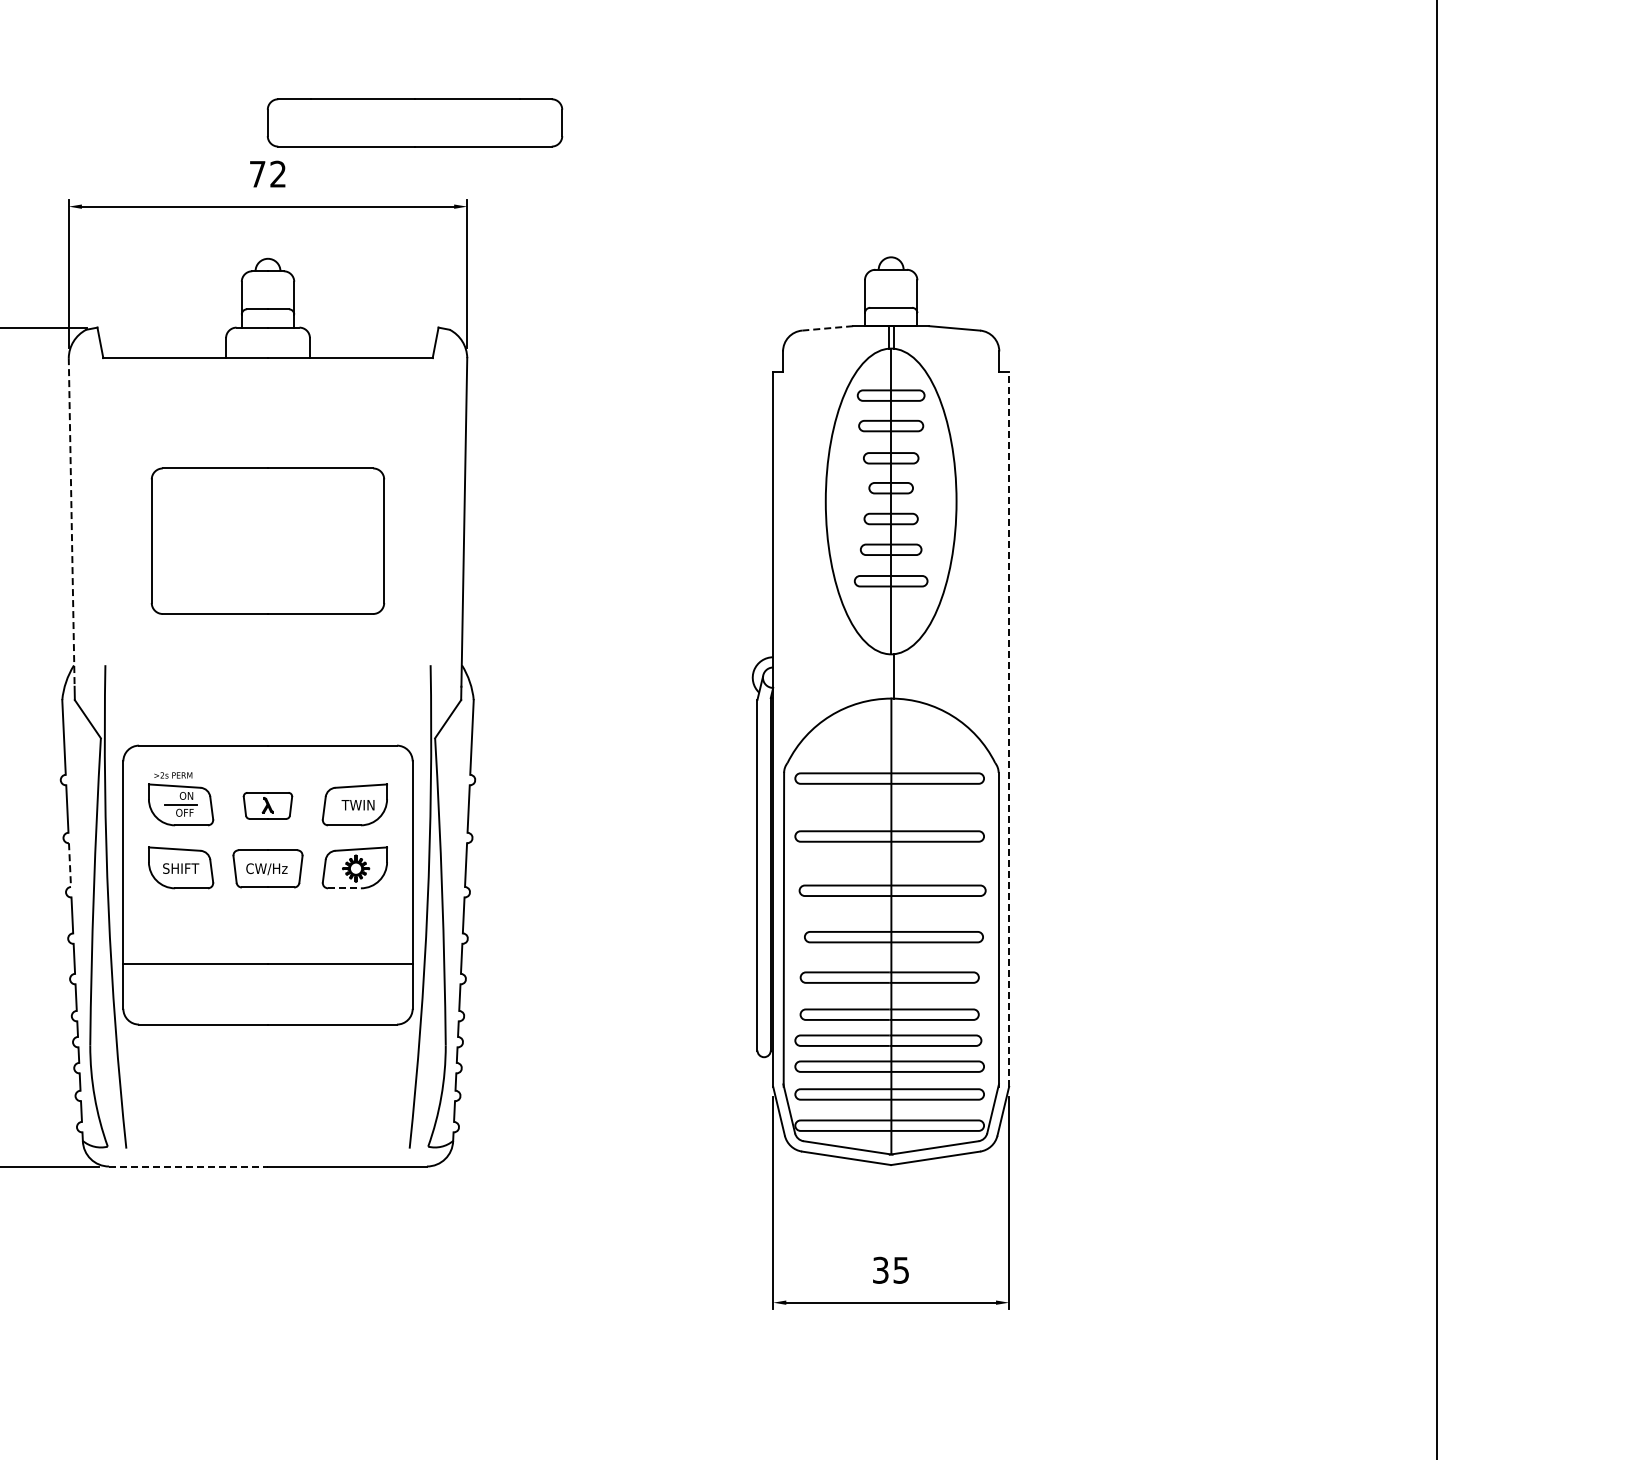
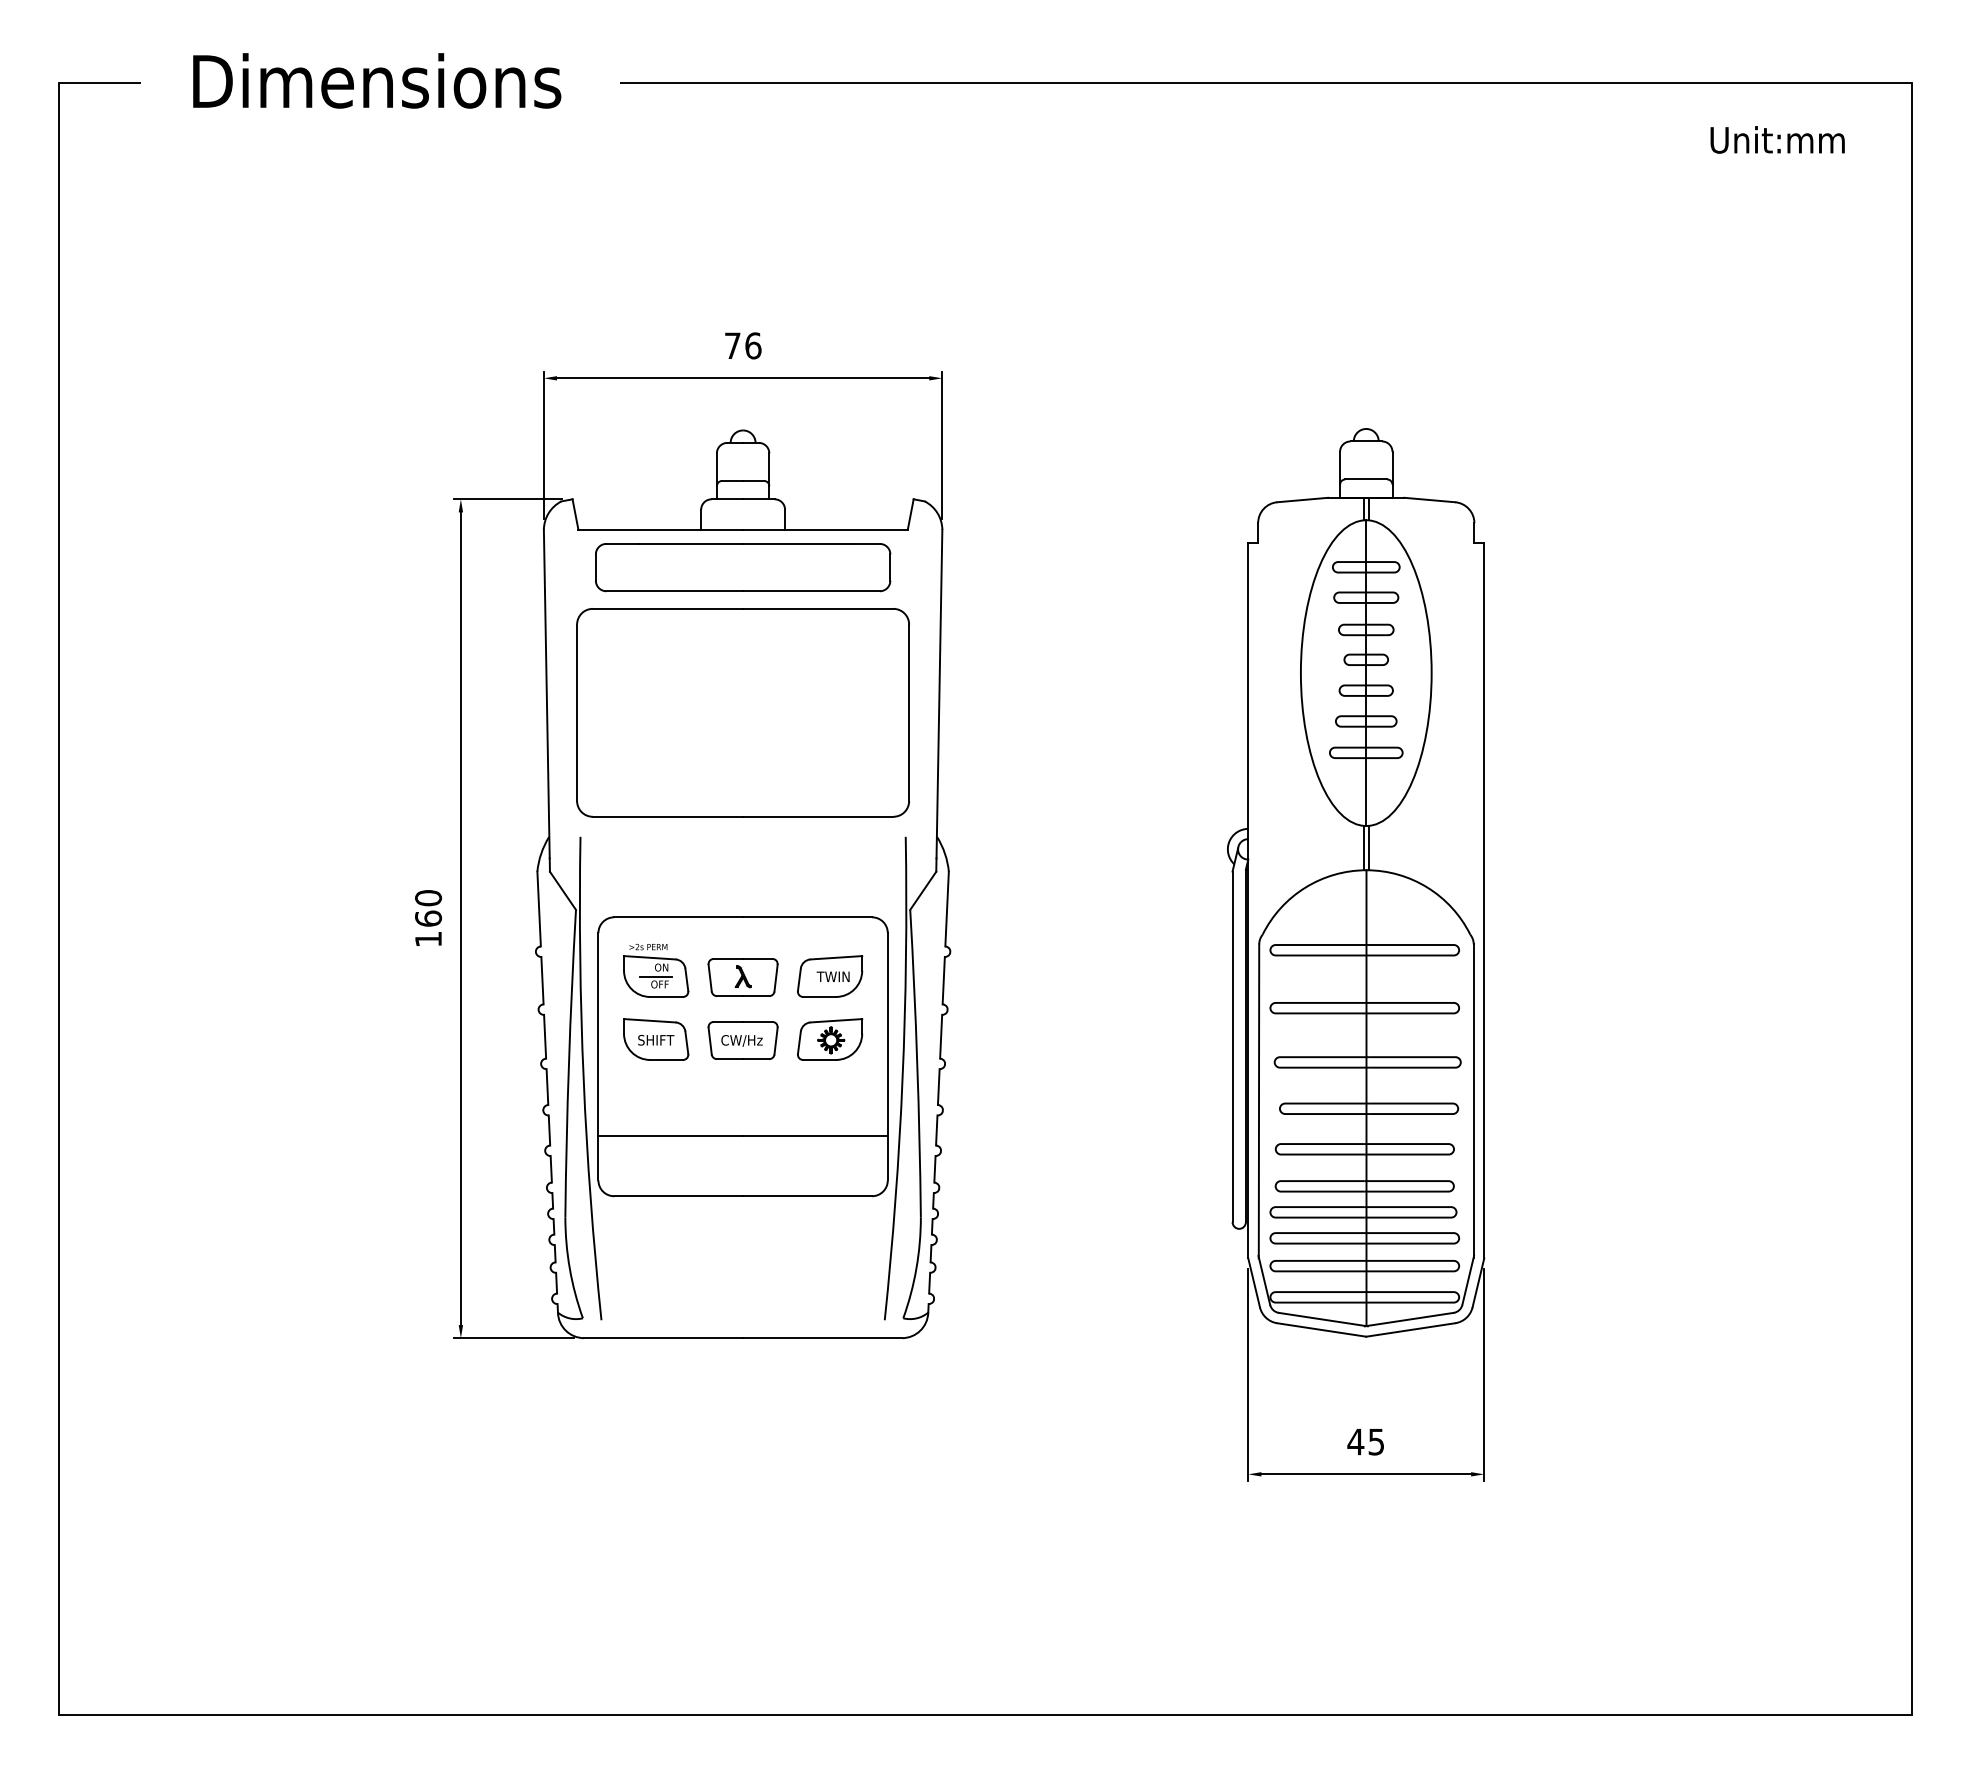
part: (415, 122) -> (743, 567), moved
text: (278, 173) -> (753, 345), 72 -> 76
line: (827, 328) -> (1302, 500), dashed -> solid
line: (71, 522) -> (546, 694), dashed -> solid
part: (267, 540) -> (742, 712), size x1.43
line: (888, 675) -> (1363, 847), added
line: (1009, 728) -> (1484, 900), dashed -> solid
part: (267, 805) -> (742, 977), size x1.43
line: (70, 864) -> (545, 1036), dashed -> solid
line: (345, 887) -> (820, 1059), dashed -> solid
line: (189, 1166) -> (664, 1338), dashed -> solid
text: (880, 1269) -> (1355, 1441), 35 -> 45

